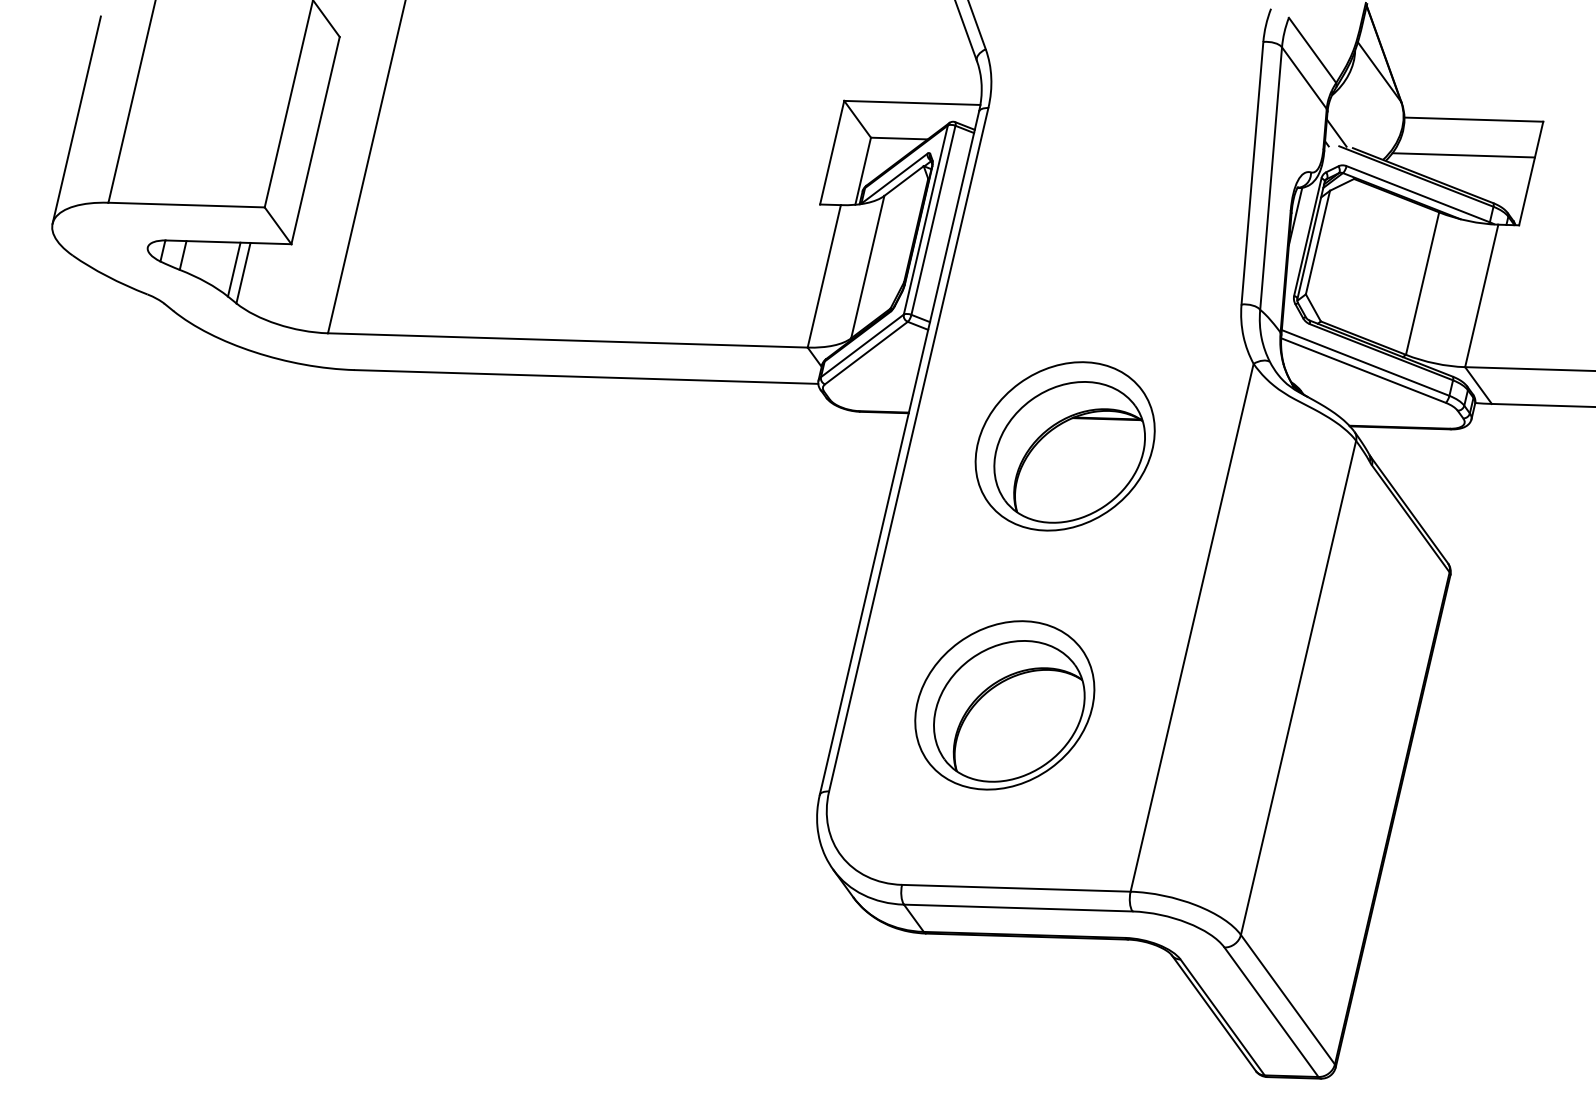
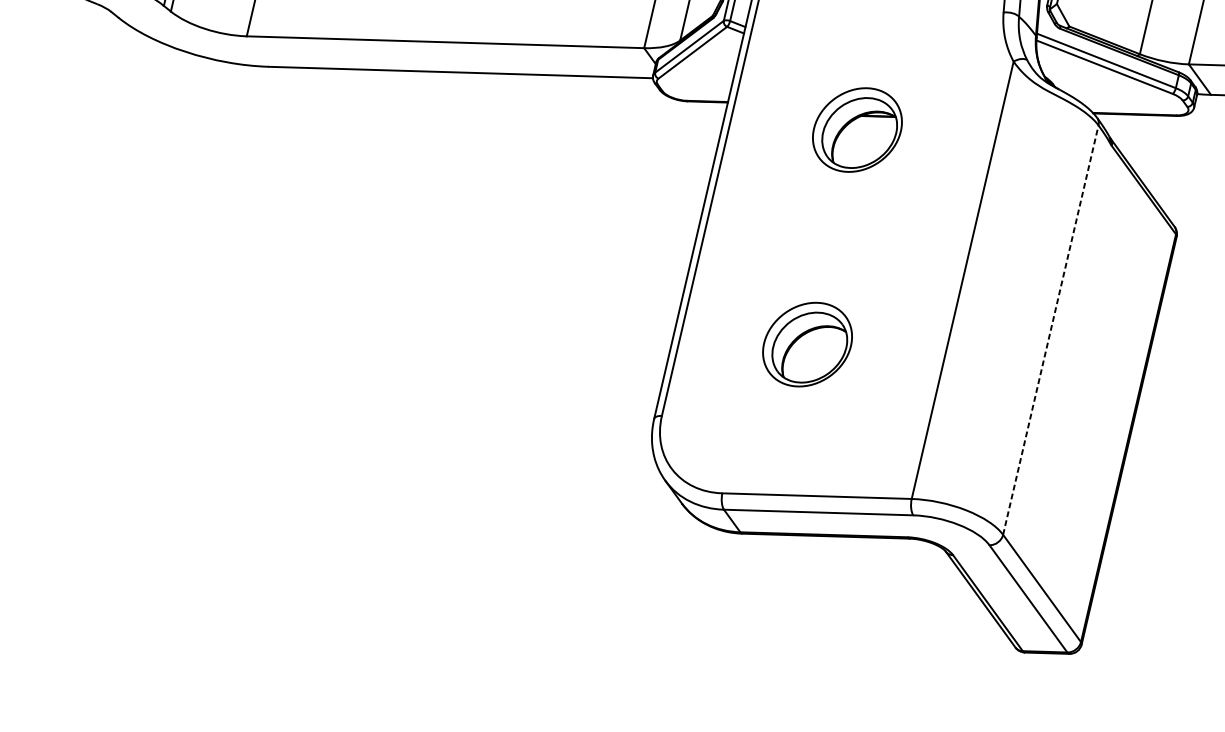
part: (1064, 446) -> (856, 130), size x0.6
line: (1298, 687) -> (1050, 329), solid -> dashed
part: (1004, 705) -> (807, 344), size x0.6

